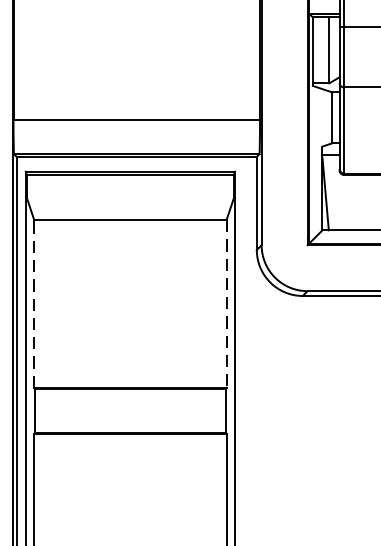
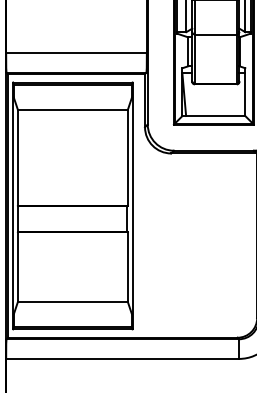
line: (35, 304) -> (18, 158), dashed -> solid
line: (226, 304) -> (127, 158), dashed -> solid

